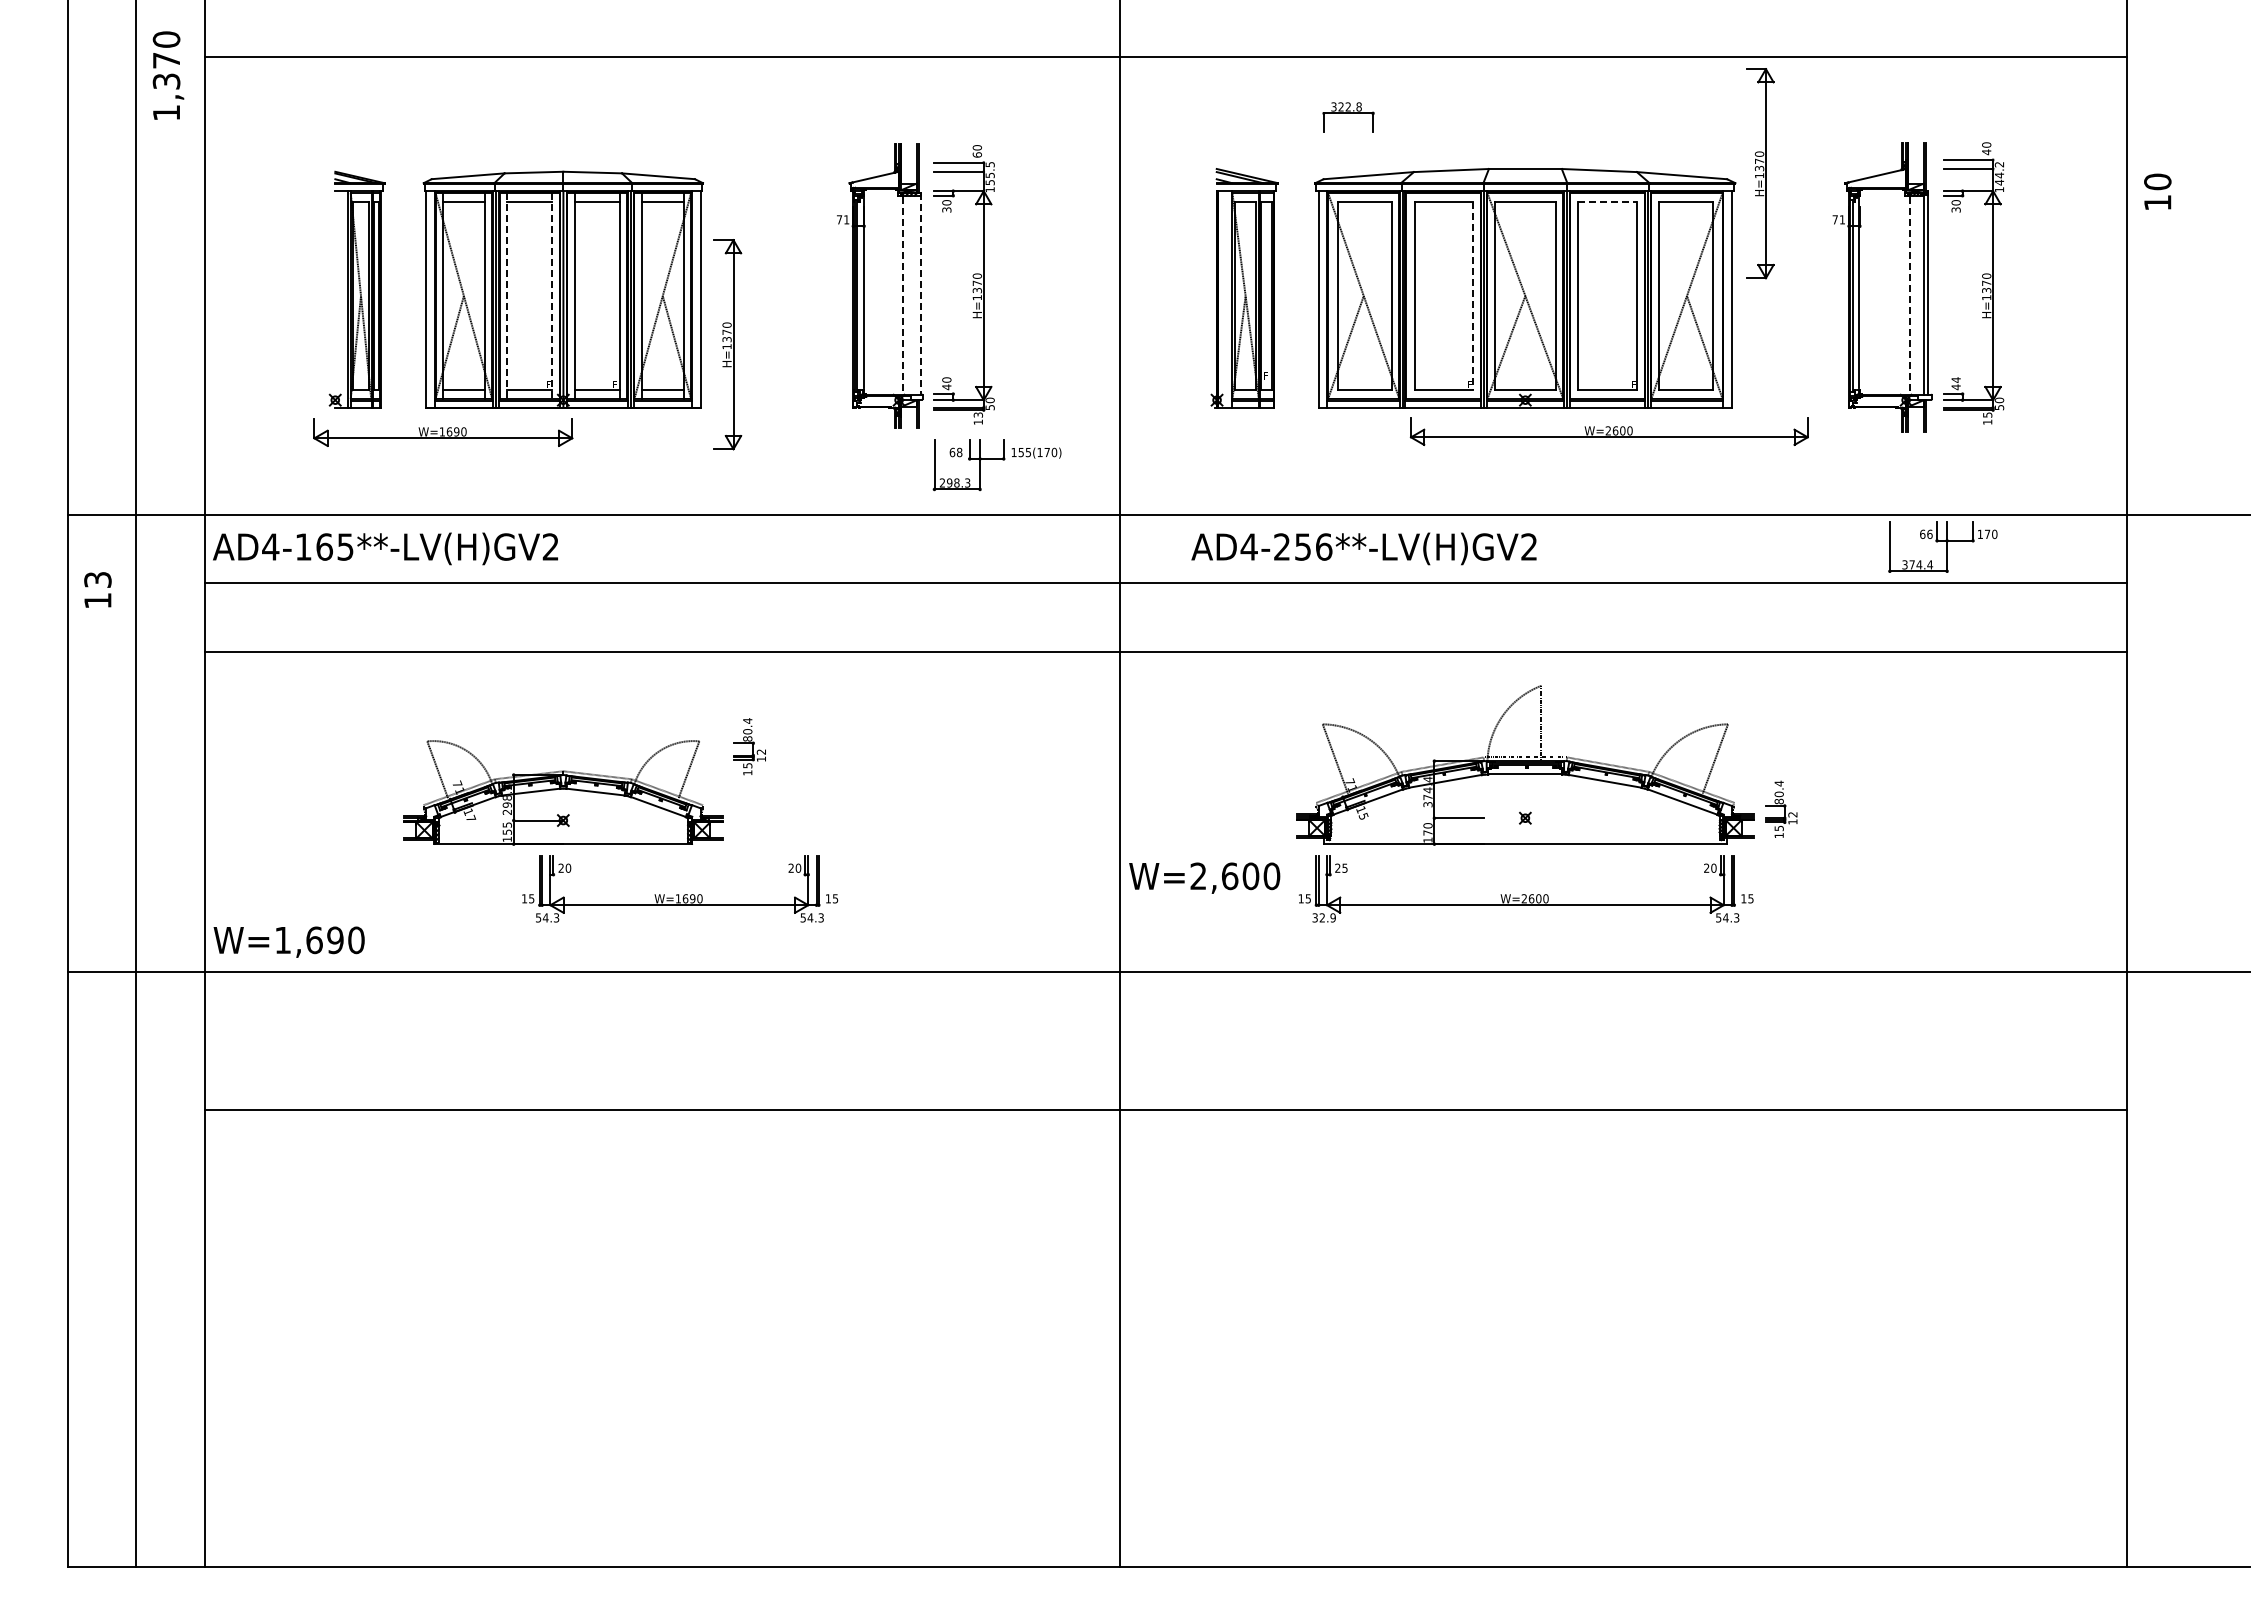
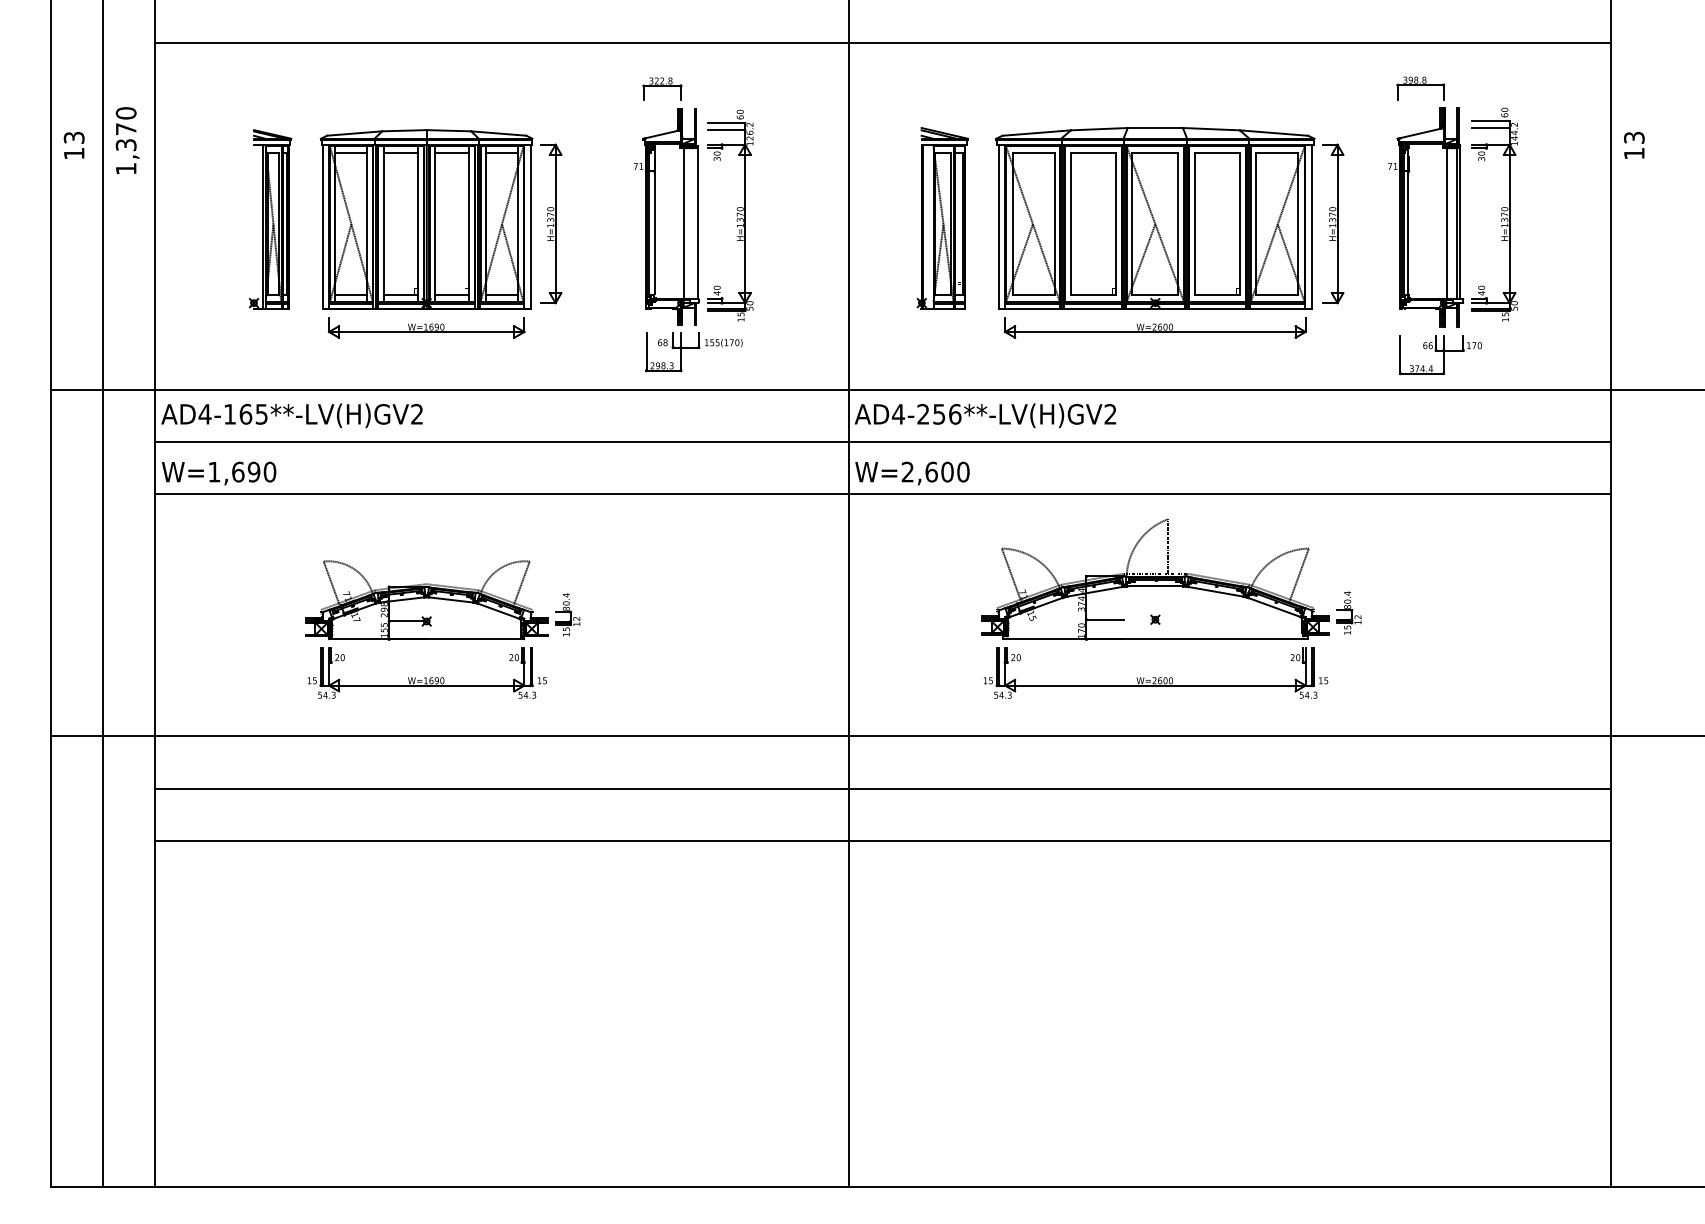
text: (168, 75) -> (127, 140), moved
part: (1875, 116) -> (1420, 88), added
part: (1348, 117) -> (662, 89), moved
text: (1986, 152) -> (1504, 115), 40 -> 60
text: (989, 173) -> (749, 131), 155.5 -> 126.2
part: (1760, 173) -> (1333, 223), moved
text: (2157, 181) -> (1634, 137), 10 -> 13
line: (1607, 202) -> (1217, 153), dashed -> solid
line: (921, 293) -> (697, 222), dashed -> solid
line: (903, 295) -> (684, 223), dashed -> solid
line: (1910, 295) -> (1447, 223), dashed -> solid
line: (507, 296) -> (384, 224), dashed -> solid
line: (552, 296) -> (418, 224), dashed -> solid
line: (1473, 296) -> (1116, 224), dashed -> solid
part: (727, 344) -> (551, 223), moved
text: (1955, 379) -> (1481, 287), 44 -> 40
text: (977, 414) -> (740, 313), 13 -> 15
part: (1608, 431) -> (1154, 327), moved
part: (443, 432) -> (426, 327), moved
part: (996, 465) -> (693, 352), moved
part: (1942, 546) -> (1440, 354), moved
text: (1363, 548) -> (985, 415), moved
text: (97, 589) -> (73, 145), moved
part: (749, 746) -> (567, 614), moved
text: (1344, 867) -> (1018, 657), 25 -> 20
text: (1204, 877) -> (912, 473), moved
part: (678, 894) -> (426, 677), moved
text: (1323, 917) -> (1002, 694), 32.9 -> 54.3
text: (288, 941) -> (218, 473), moved
line: (1165, 1041) -> (882, 788), added

